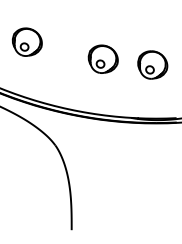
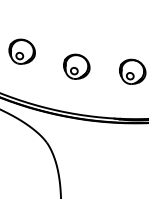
part: (102, 58) -> (76, 66), moved

